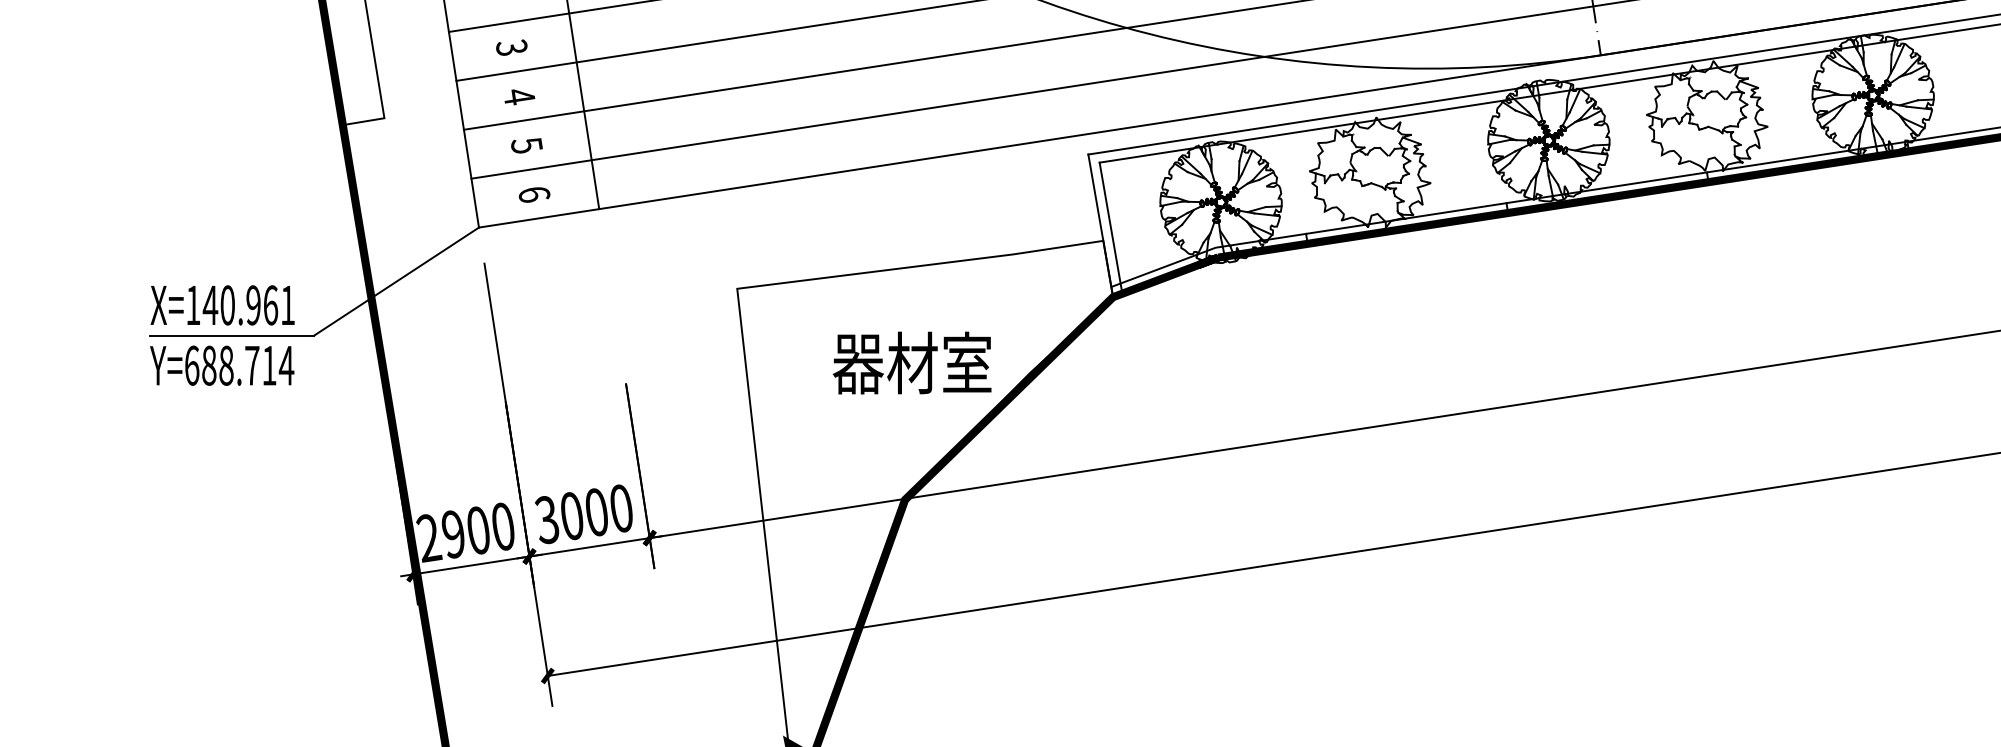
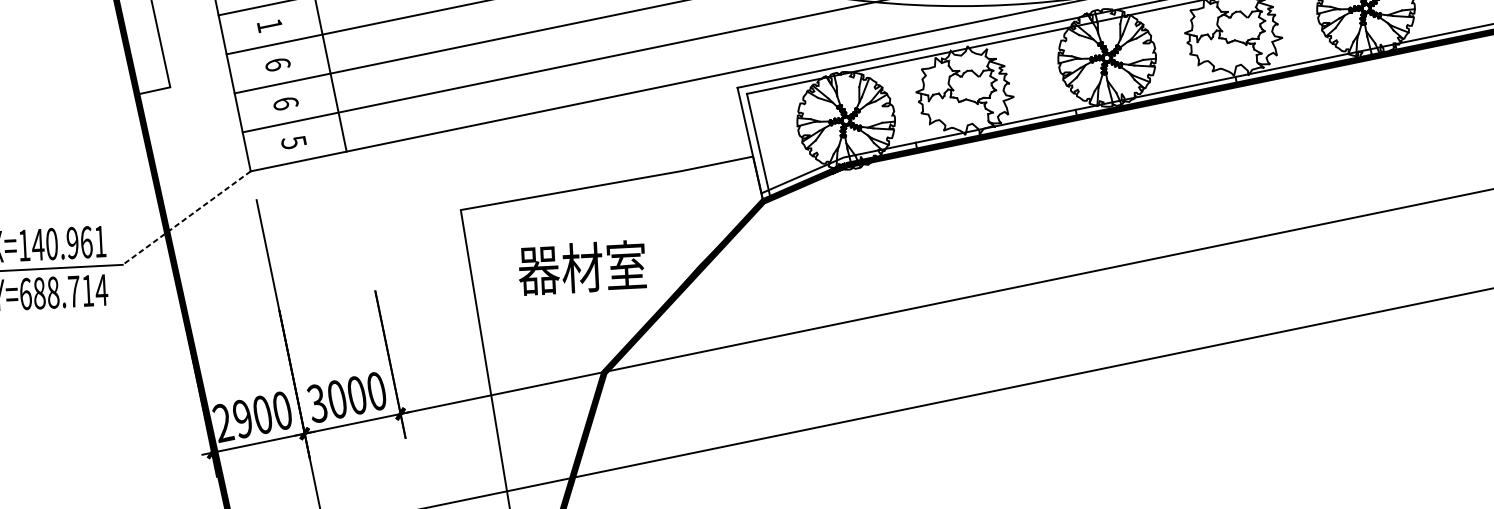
text: (511, 47) -> (269, 25), 3 -> 1
text: (519, 97) -> (278, 65), 4 -> 6
text: (526, 145) -> (285, 103), 5 -> 6
text: (534, 194) -> (294, 142), 6 -> 5
line: (396, 281) -> (186, 218), solid -> dashed
text: (911, 362) -> (581, 267), moved

